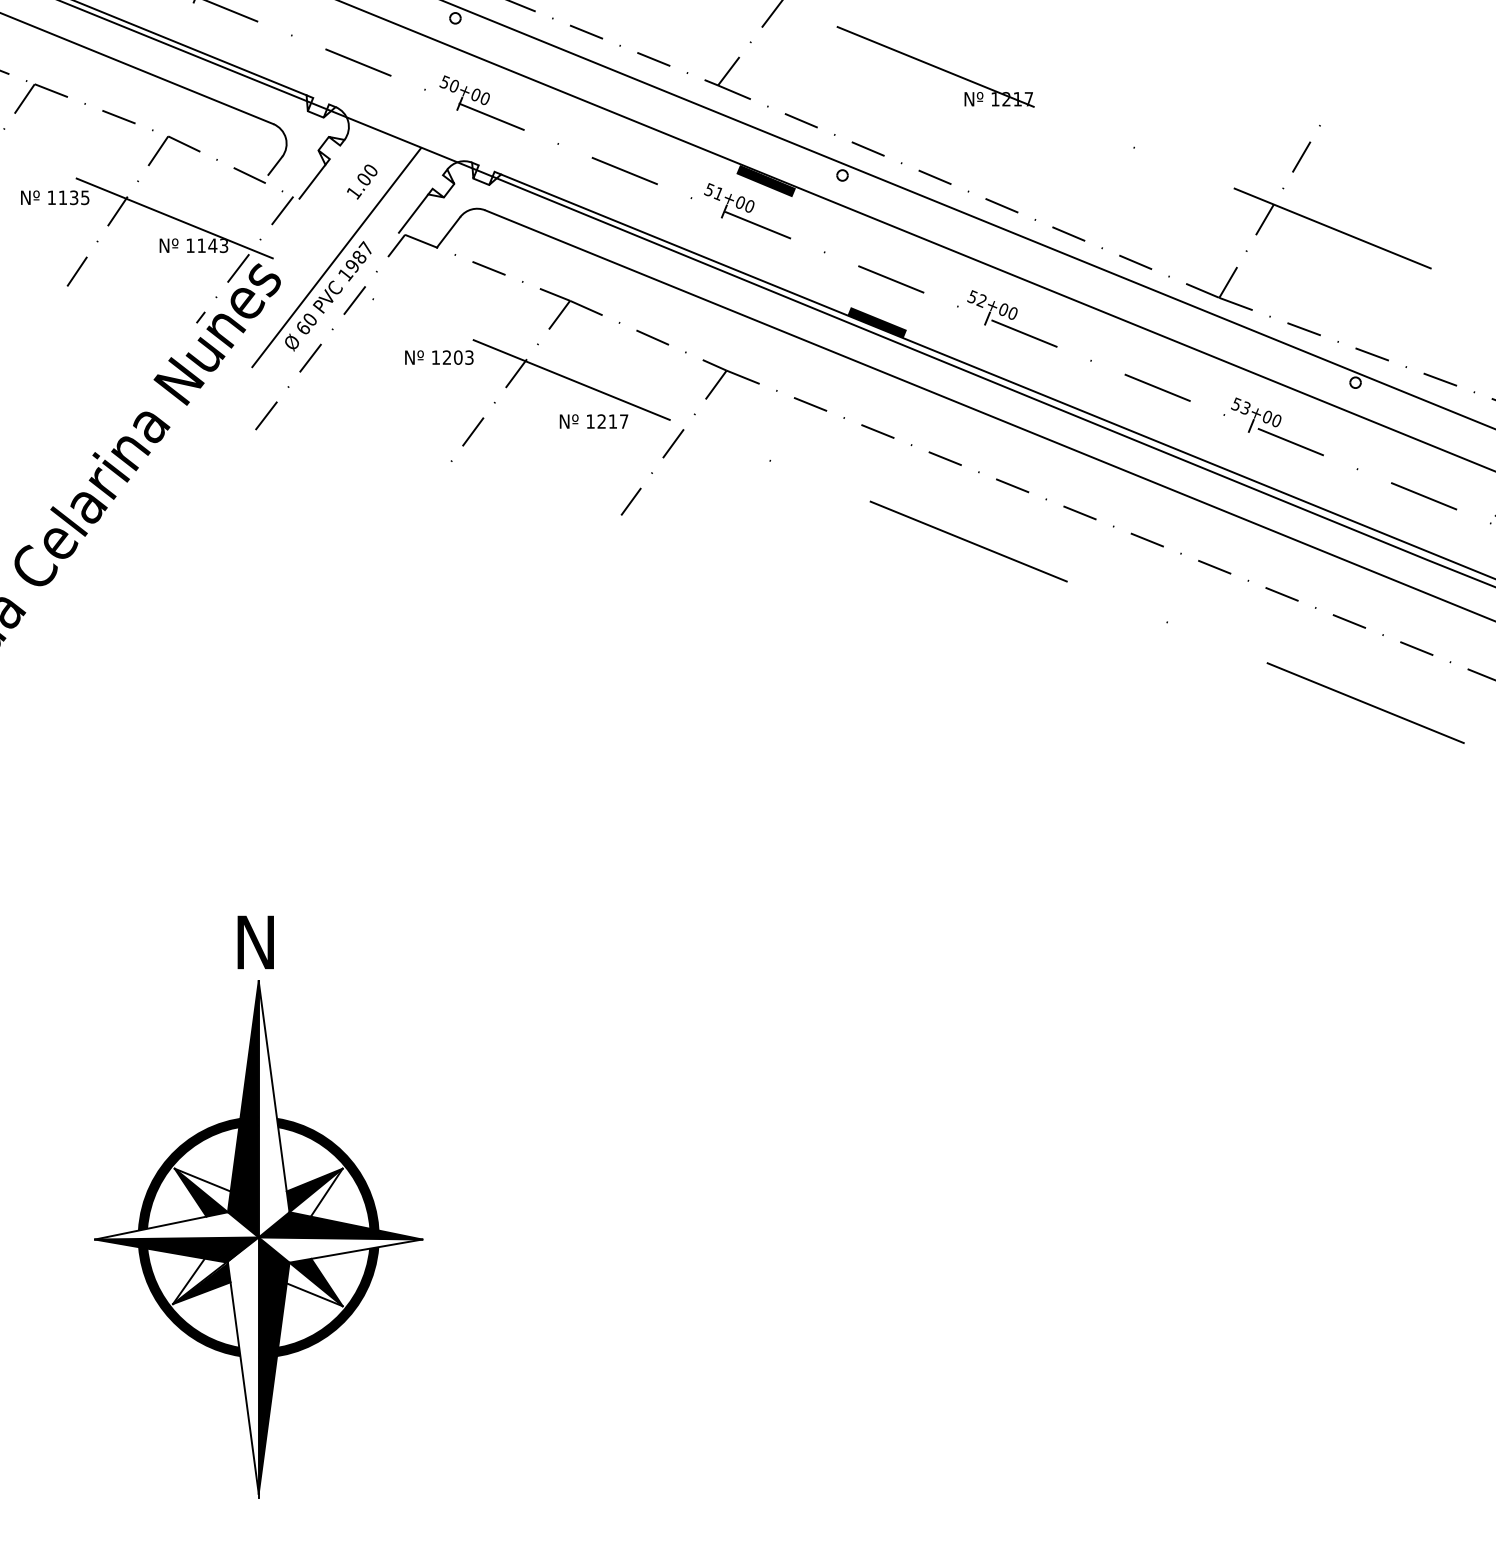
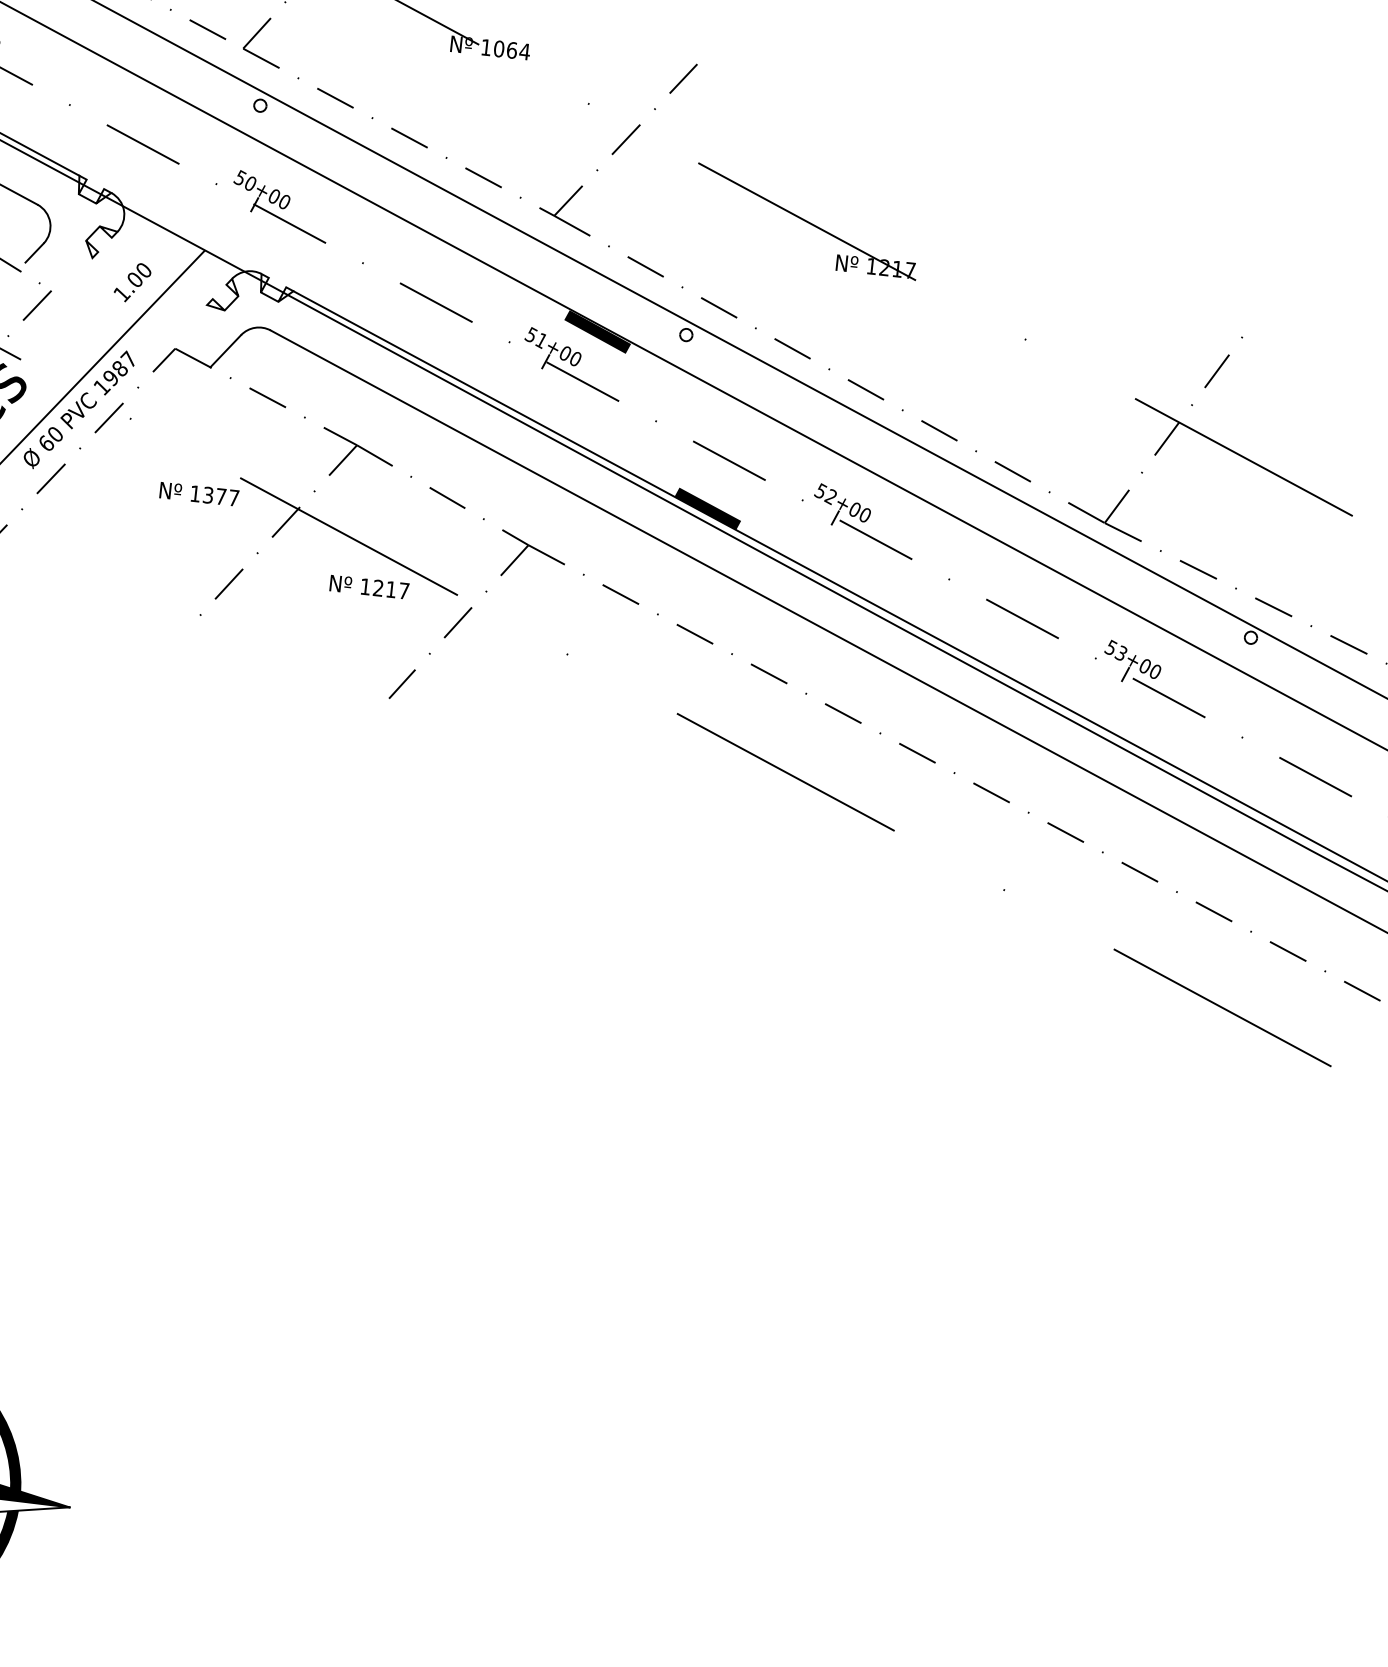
line: (312, 181) -> (75, 275), removed
line: (413, 213) -> (187, 325), removed
text: (458, 357) -> (221, 496), 1203 -> 1377

